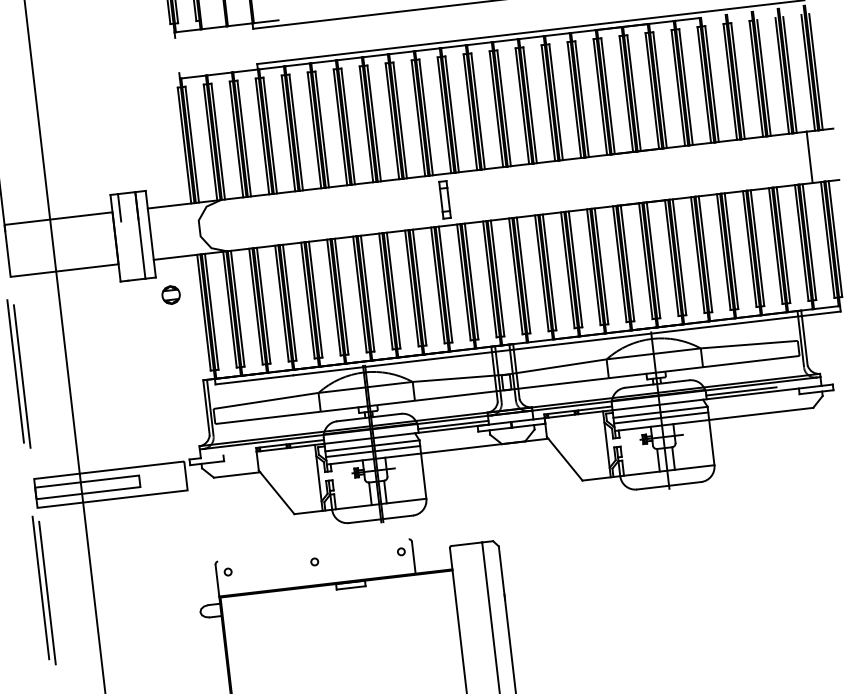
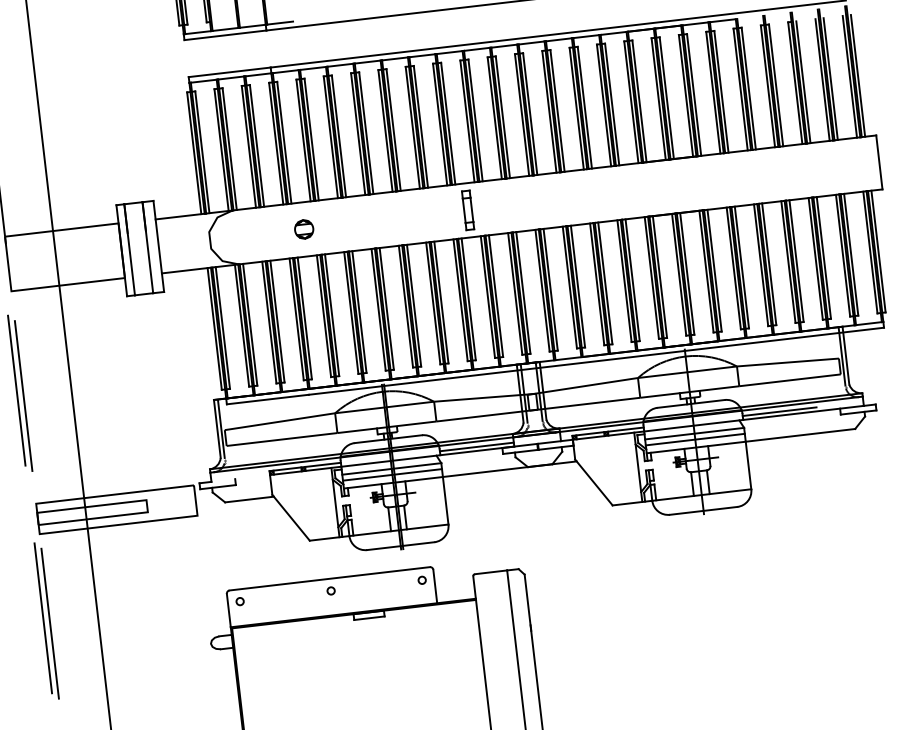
line: (214, 33) -> (225, 35), added
line: (218, 68) -> (229, 72), added
line: (809, 157) -> (879, 162), moved
line: (122, 237) -> (129, 249), added
part: (171, 295) -> (304, 229), moved
line: (313, 550) -> (329, 578), added

